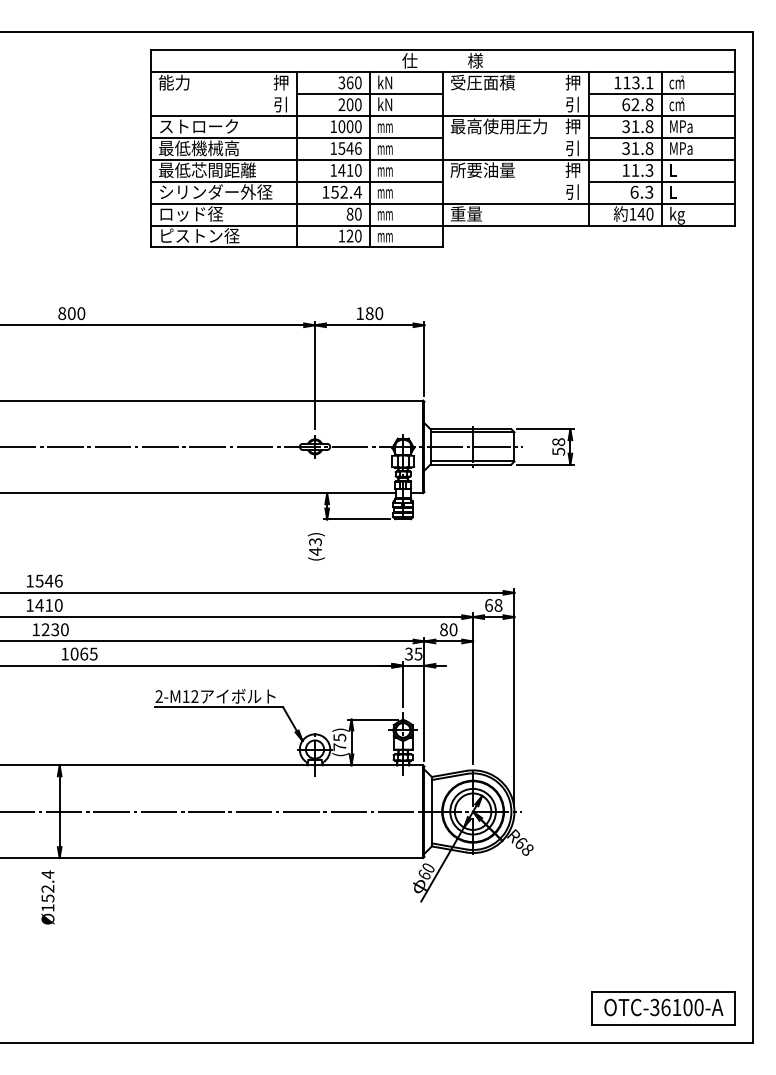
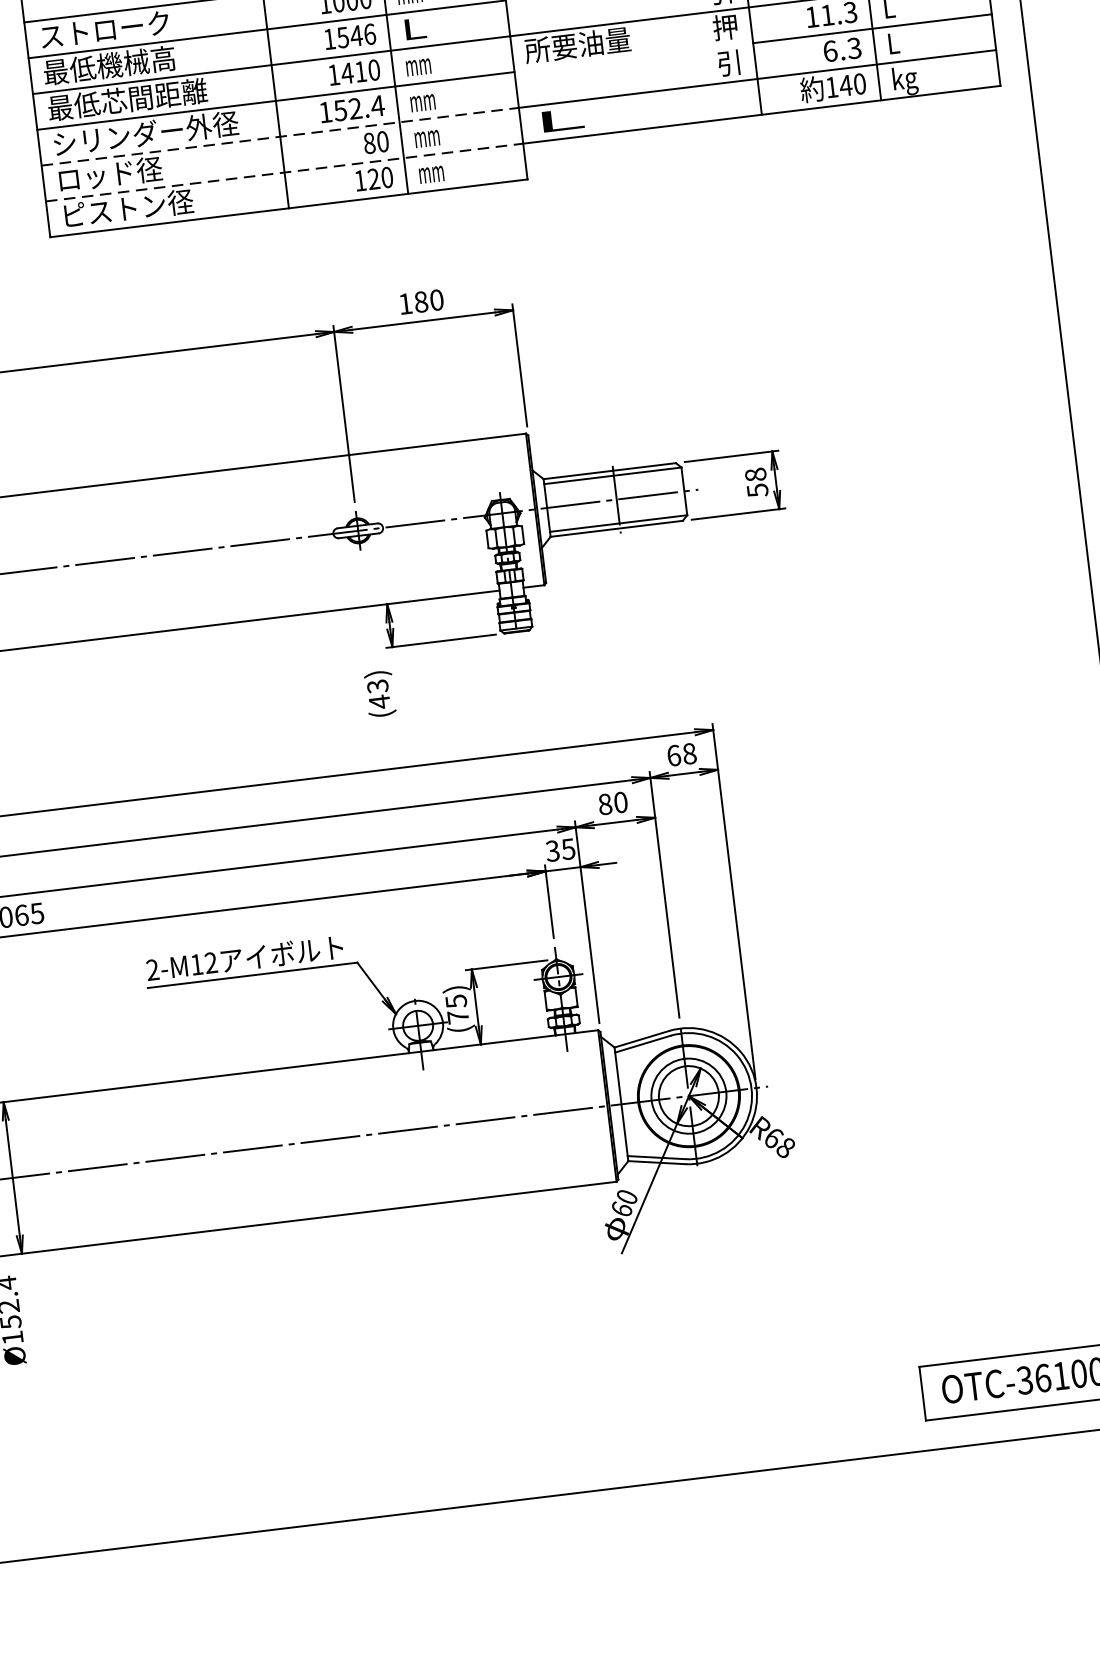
text: (384, 148) -> (412, 29), mm -> L
line: (296, 203) -> (279, 136), solid -> dashed
text: (466, 213) -> (559, 119), 重量 -> L
line: (296, 225) -> (284, 172), solid -> dashed

